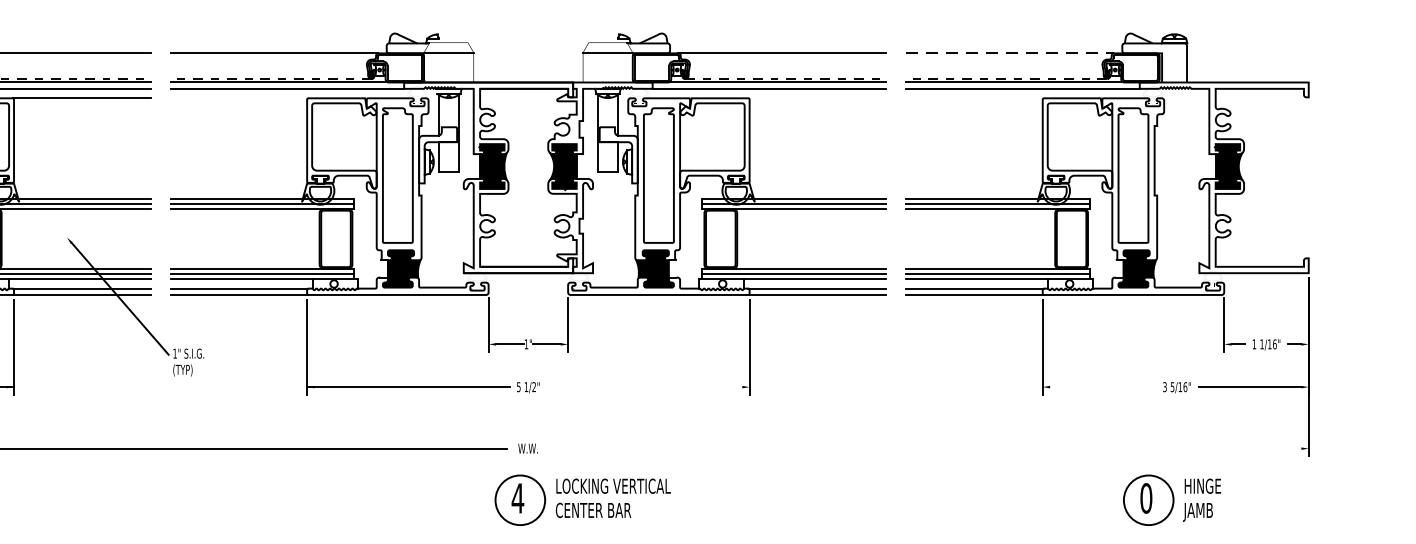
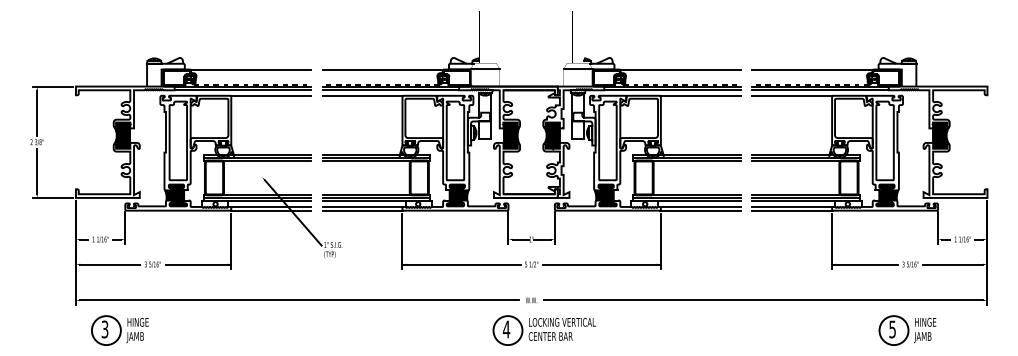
line: (1010, 53) -> (813, 69), dashed -> solid
line: (238, 97) -> (362, 95), added
line: (817, 97) -> (700, 95), added
line: (974, 97) -> (792, 95), added
line: (647, 387) -> (601, 264), added
line: (1098, 387) -> (864, 264), added
line: (925, 448) -> (763, 300), added
text: (1146, 498) -> (892, 329), 0 -> 5
part: (581, 500) -> (543, 330), moved

